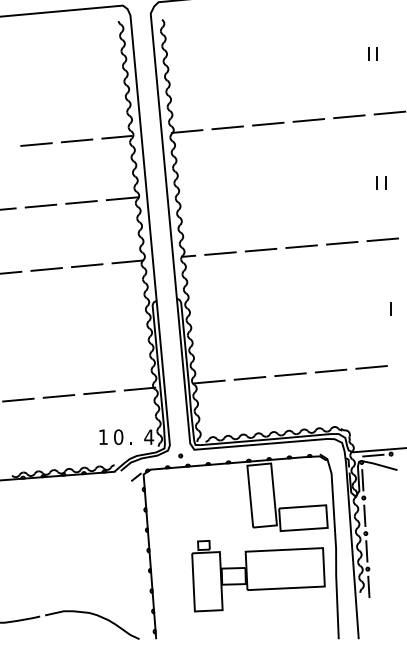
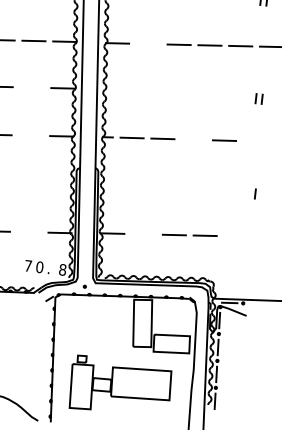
line: (227, 127) -> (148, 43), removed
line: (81, 202) -> (32, 87), removed
line: (382, 239) -> (255, 141), removed
line: (301, 246) -> (193, 139), removed
line: (87, 265) -> (31, 135), removed
line: (371, 367) -> (235, 236), removed
line: (249, 378) -> (143, 234), removed
line: (99, 392) -> (29, 232), removed
text: (103, 436) -> (28, 265), 1 -> 7
text: (149, 437) -> (62, 270), 4 -> 8
part: (258, 576) -> (120, 387), moved

